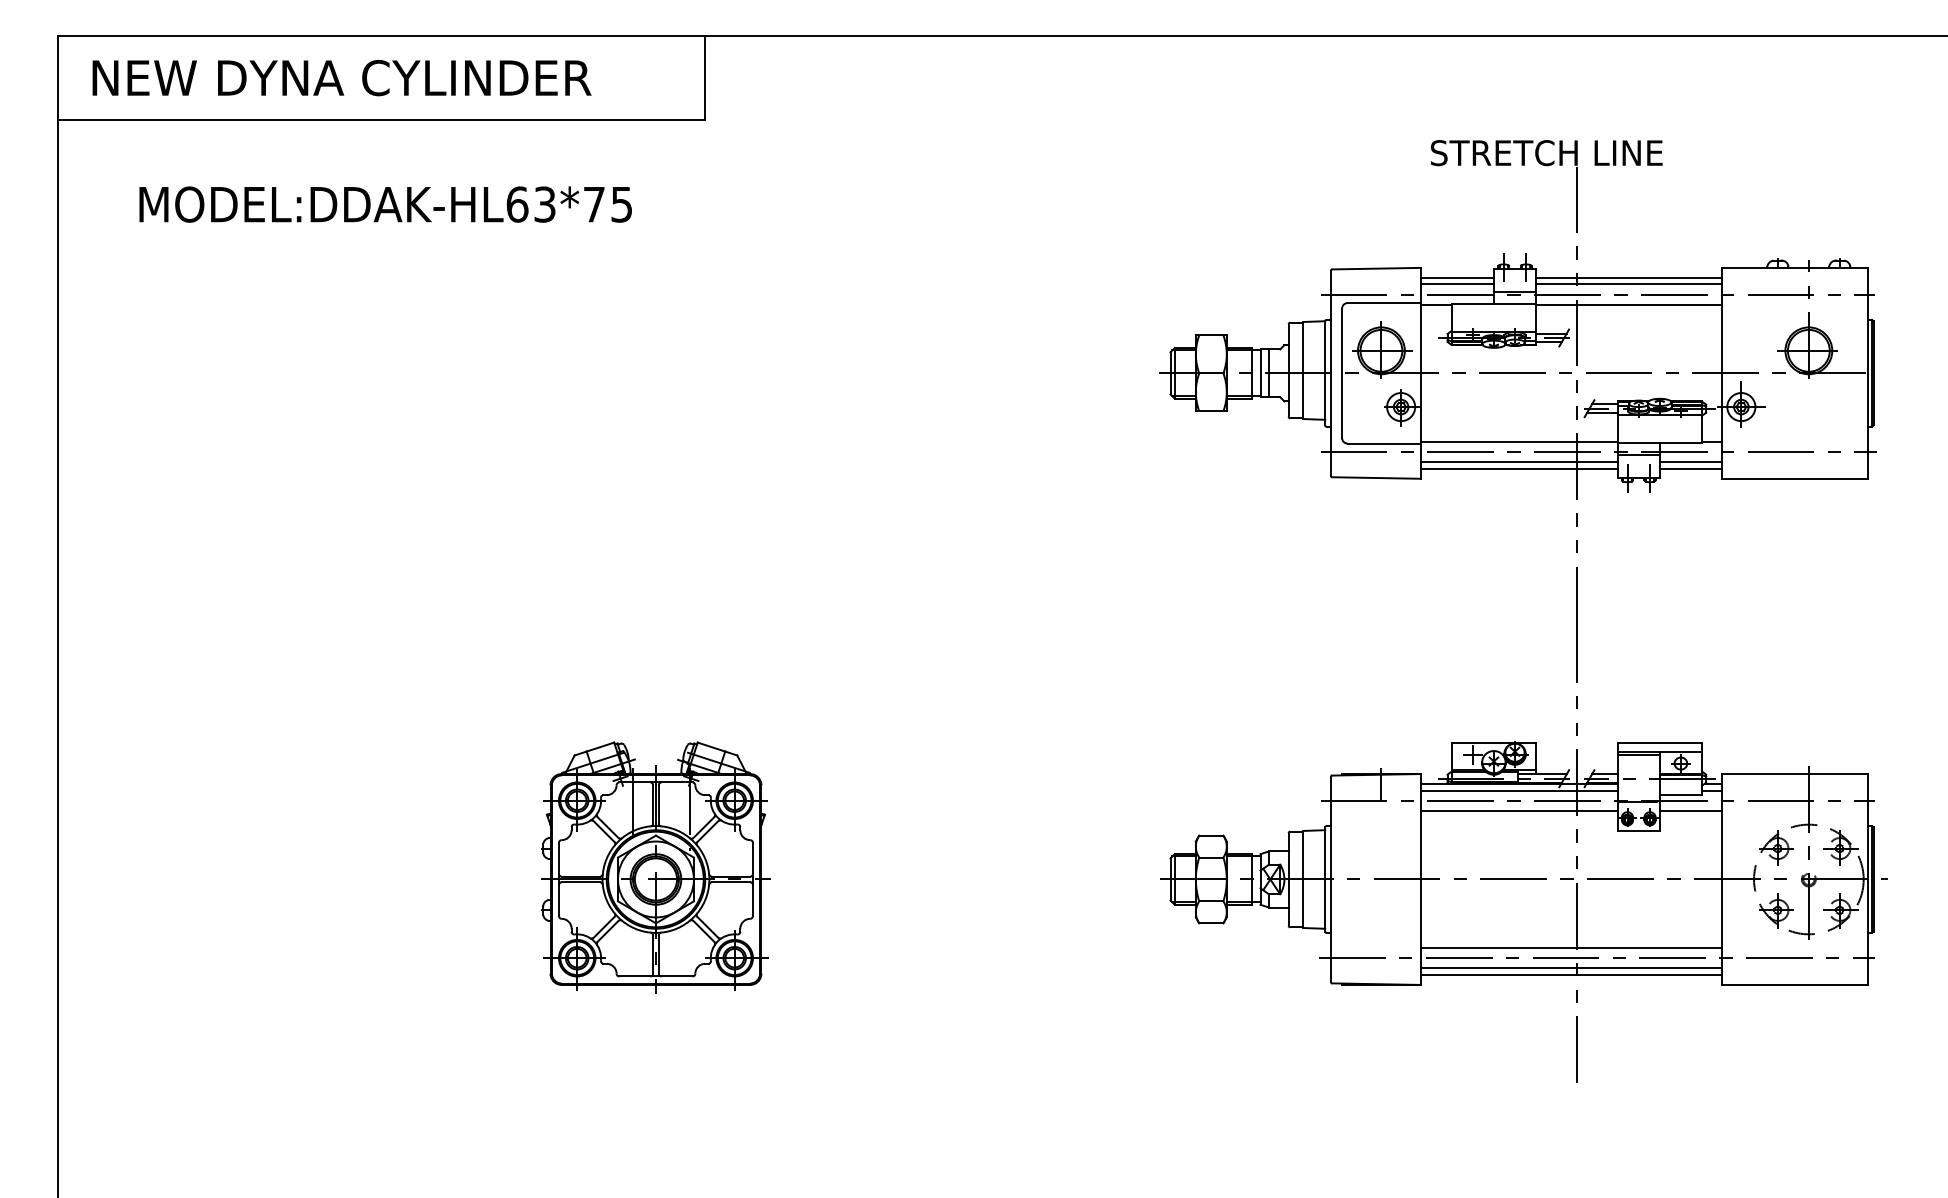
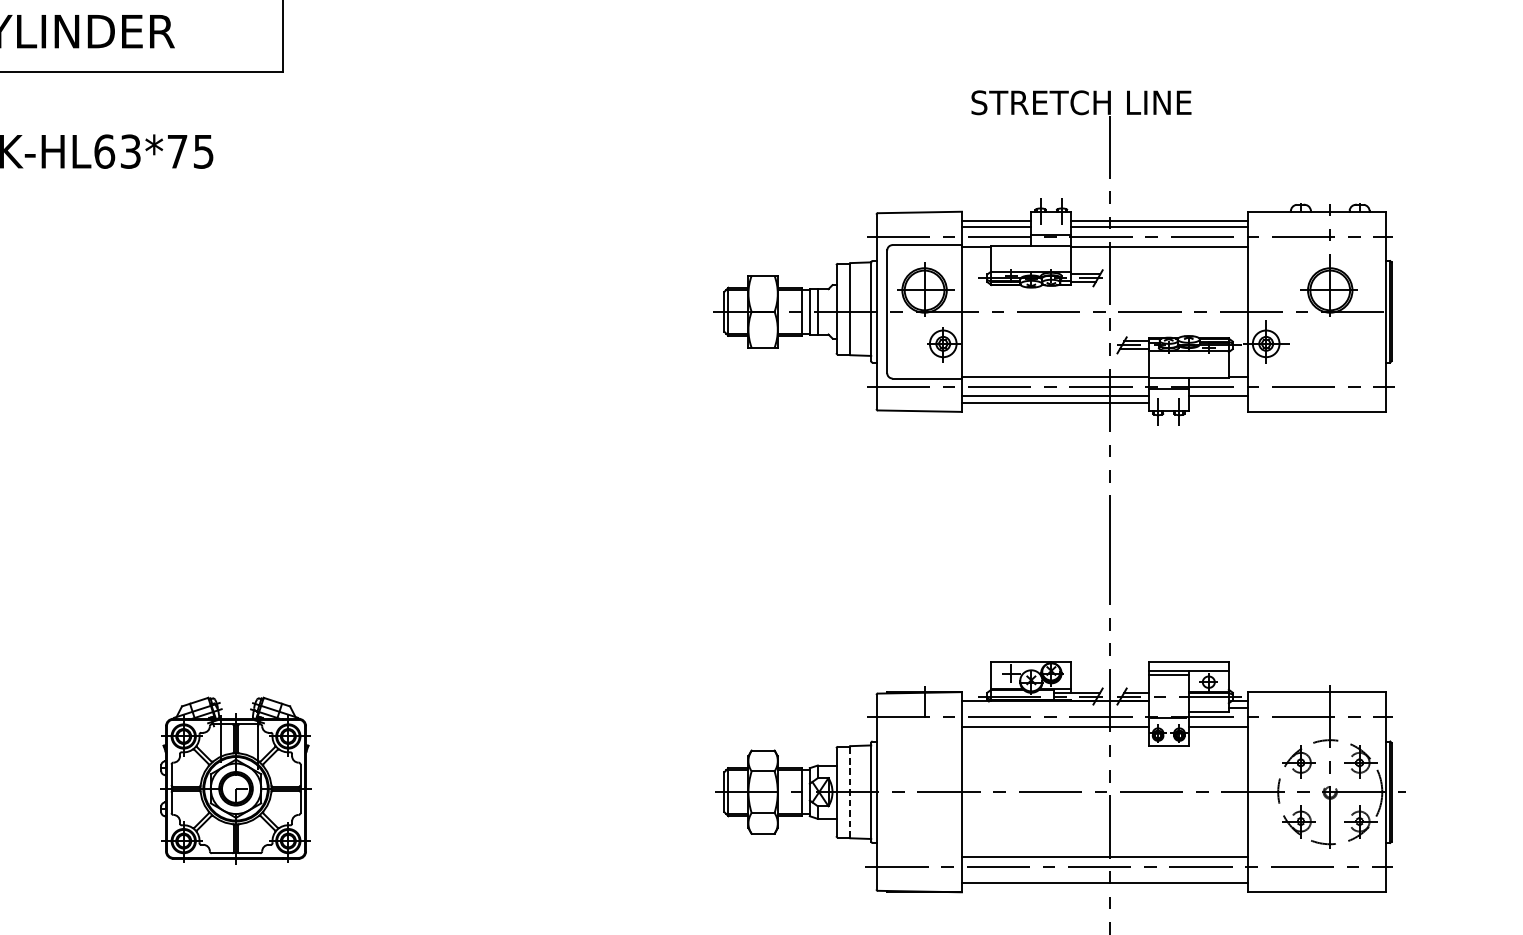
line: (1690, 468) -> (1217, 402), removed
line: (1518, 790) -> (1054, 707), removed
part: (655, 867) -> (235, 780), size x0.7
line: (1302, 879) -> (849, 792), solid -> dashed
line: (1570, 968) -> (1104, 876), removed

